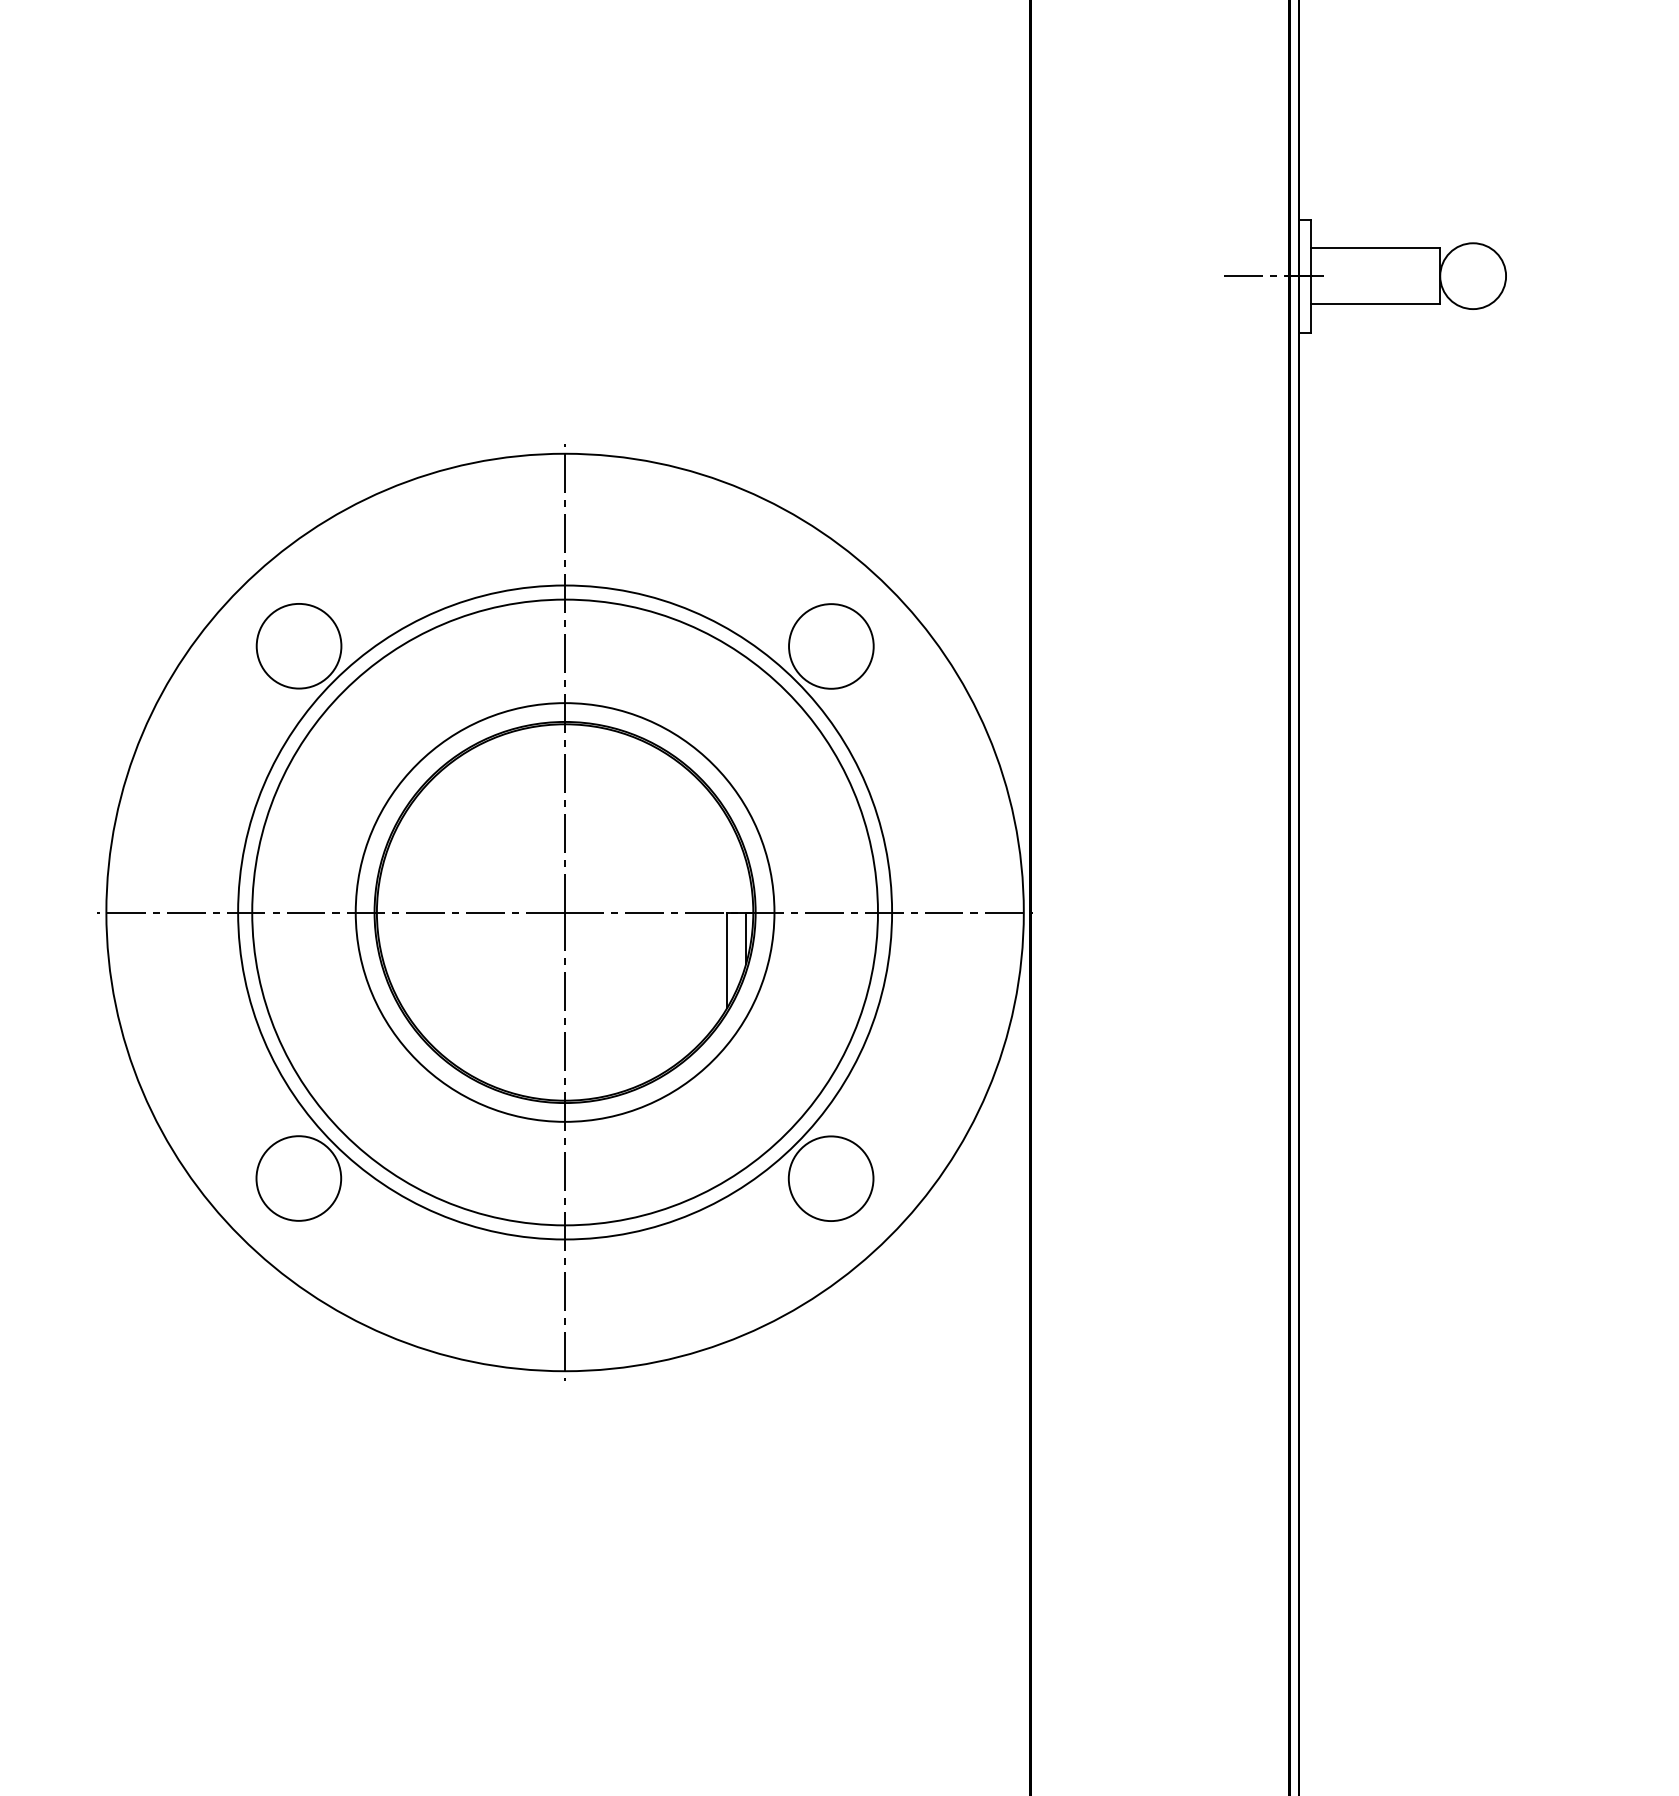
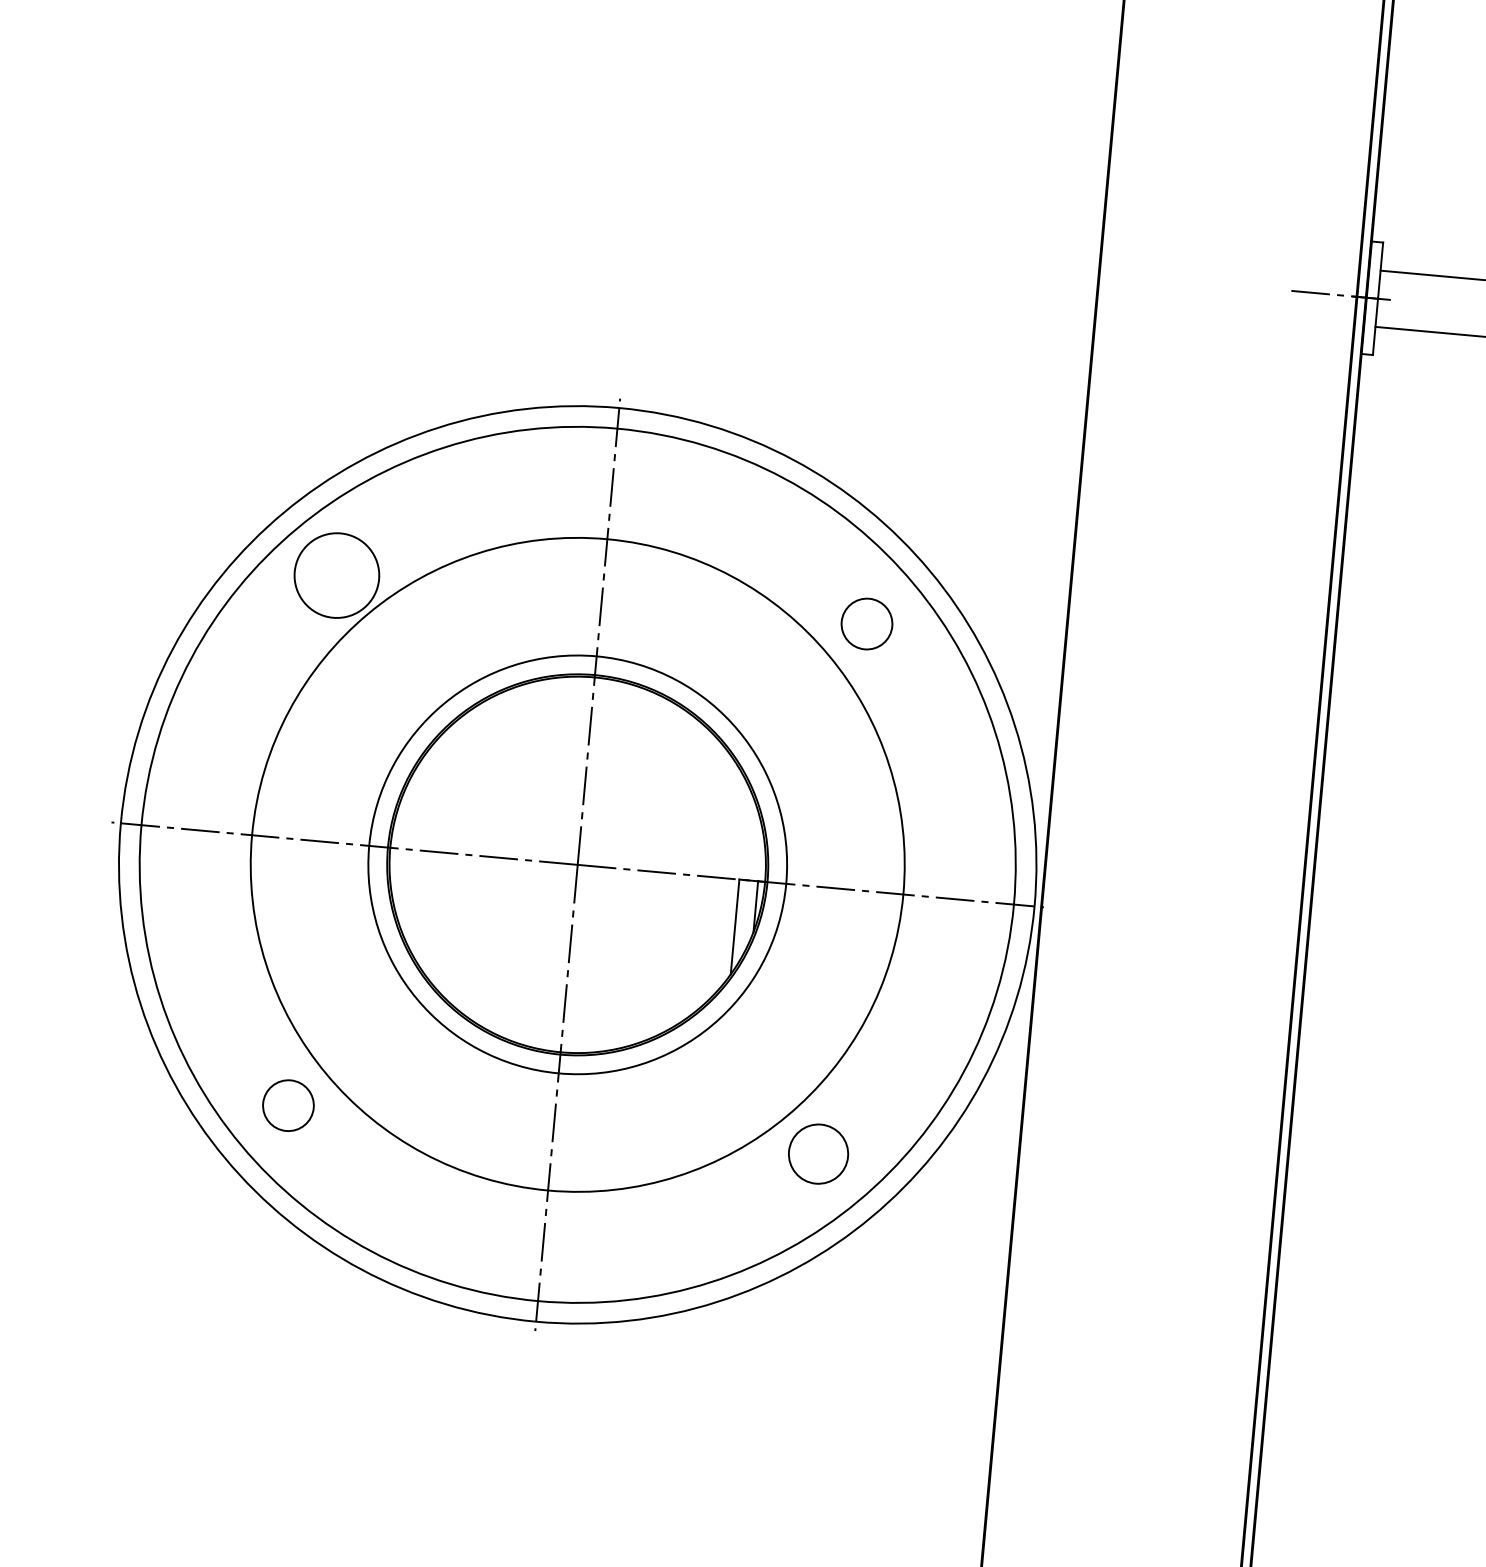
circle: (831, 646) -> (867, 624), size x0.6
circle: (564, 912) -> (577, 864), size x1.4
circle: (298, 1178) -> (288, 1105), size x0.6
circle: (830, 1178) -> (817, 1153), size x0.7

